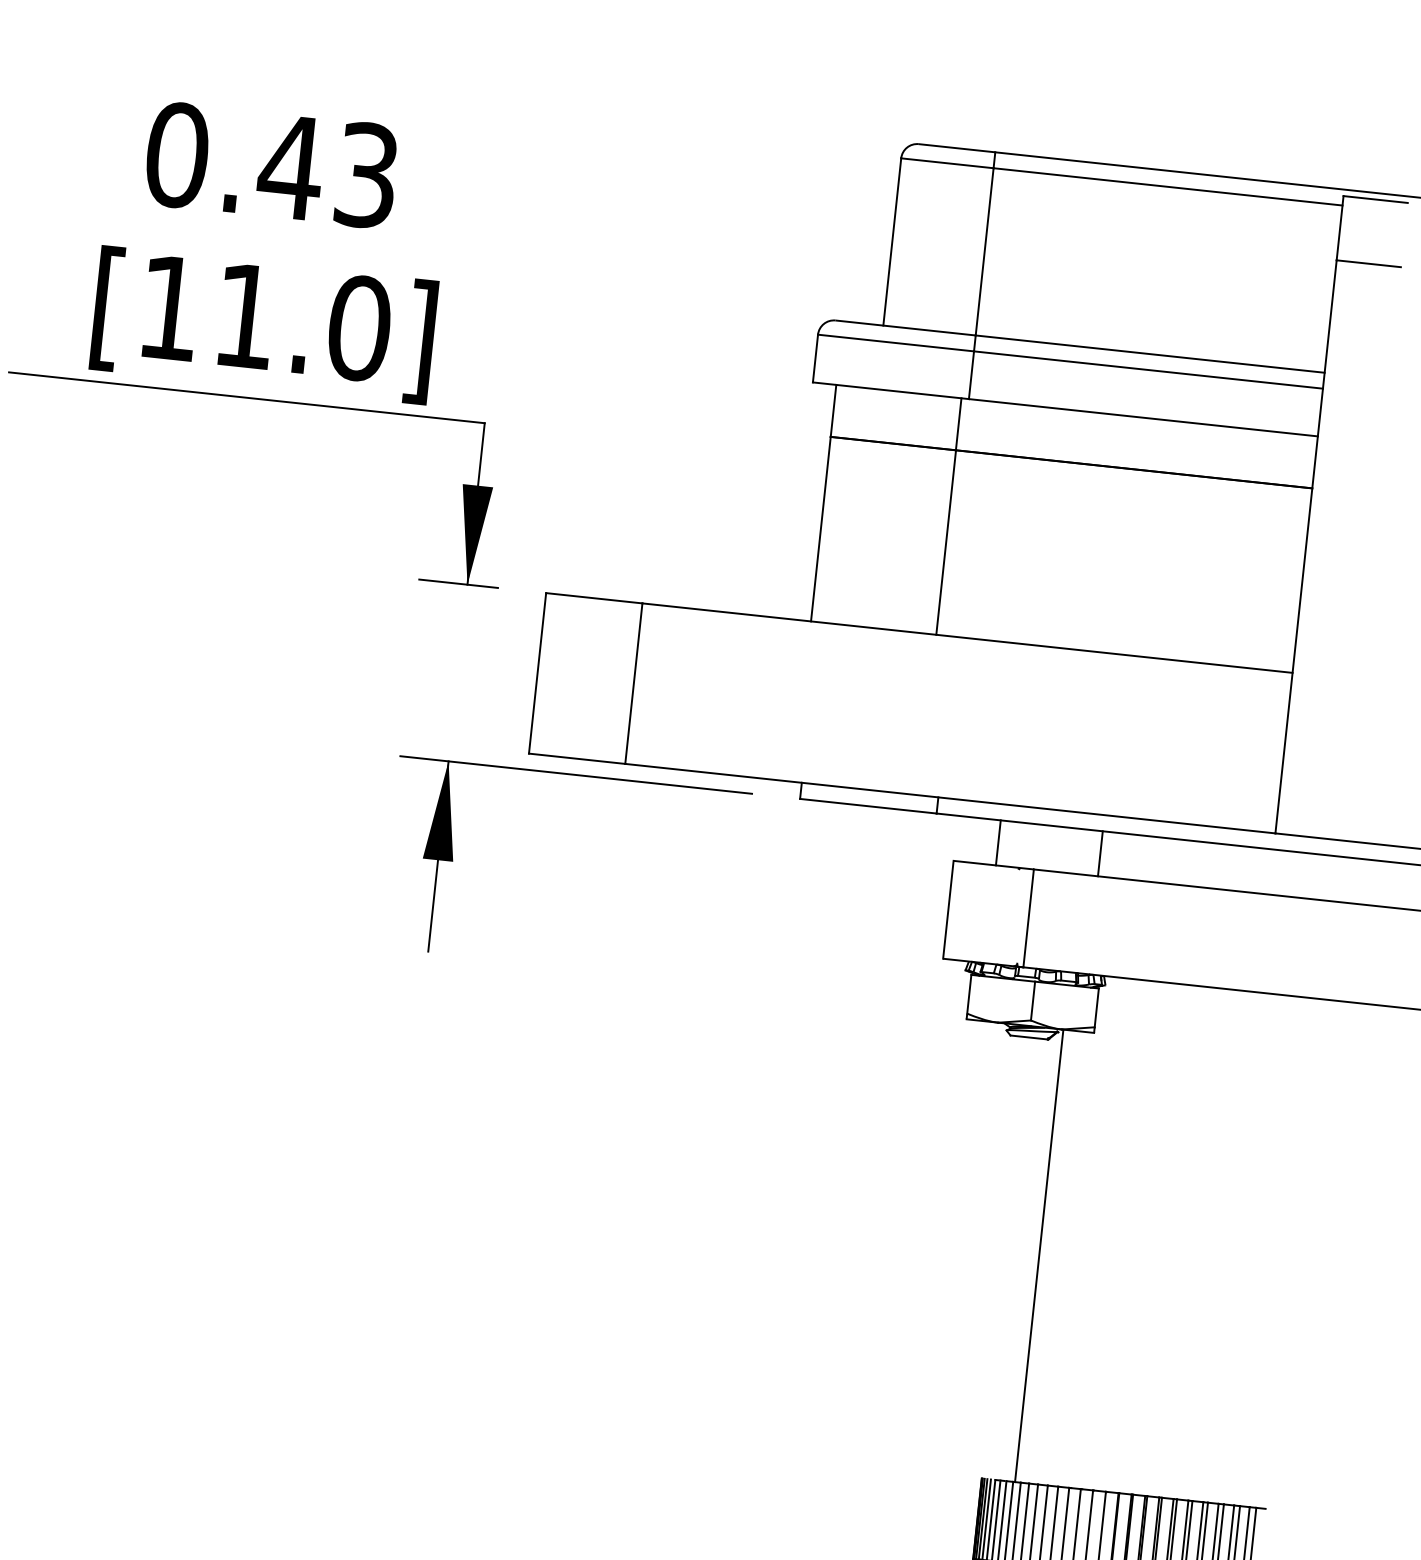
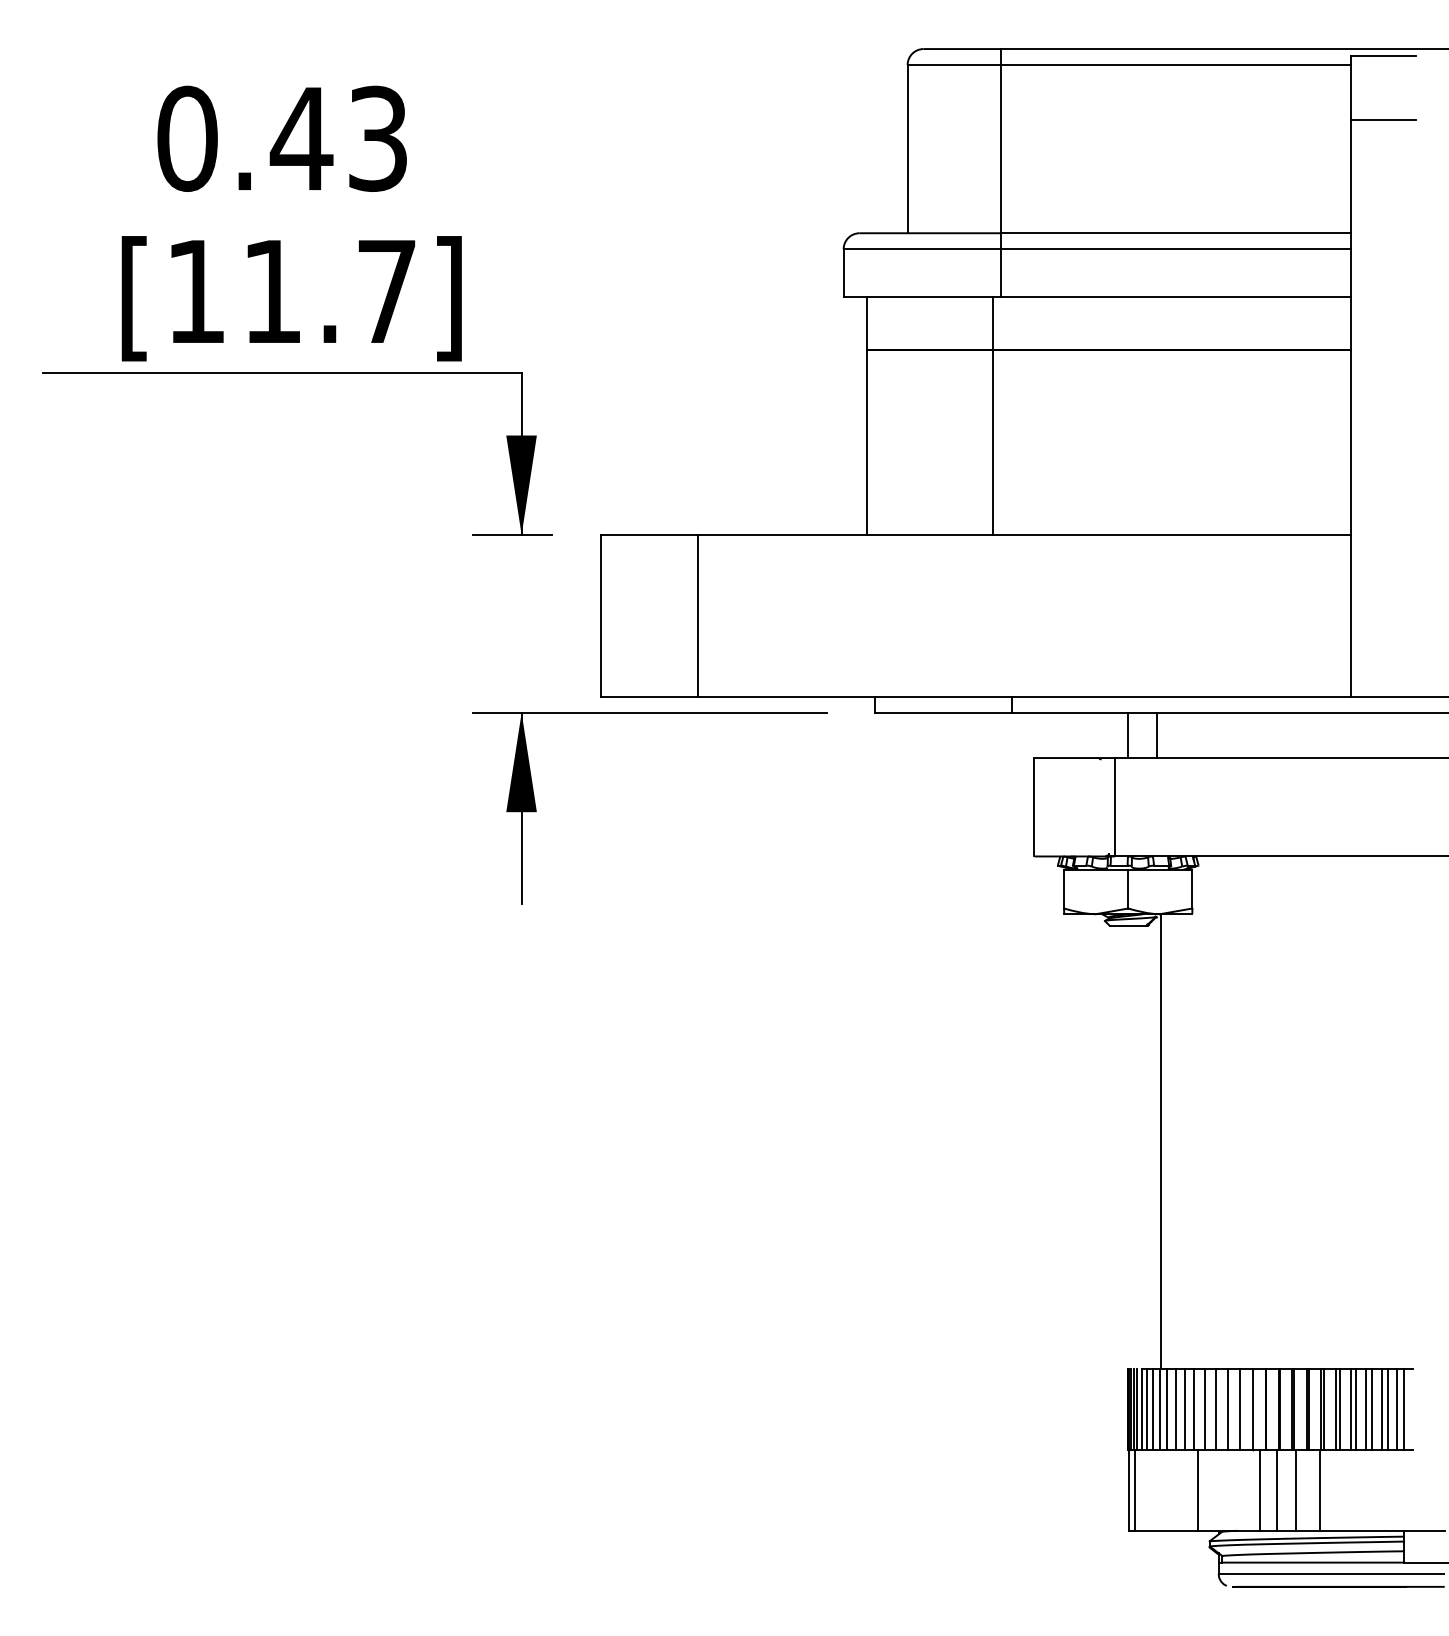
text: (359, 328) -> (387, 291), [11.0] -> [11.7]
line: (997, 842) -> (1156, 735), moved
line: (1100, 853) -> (1127, 735), moved

